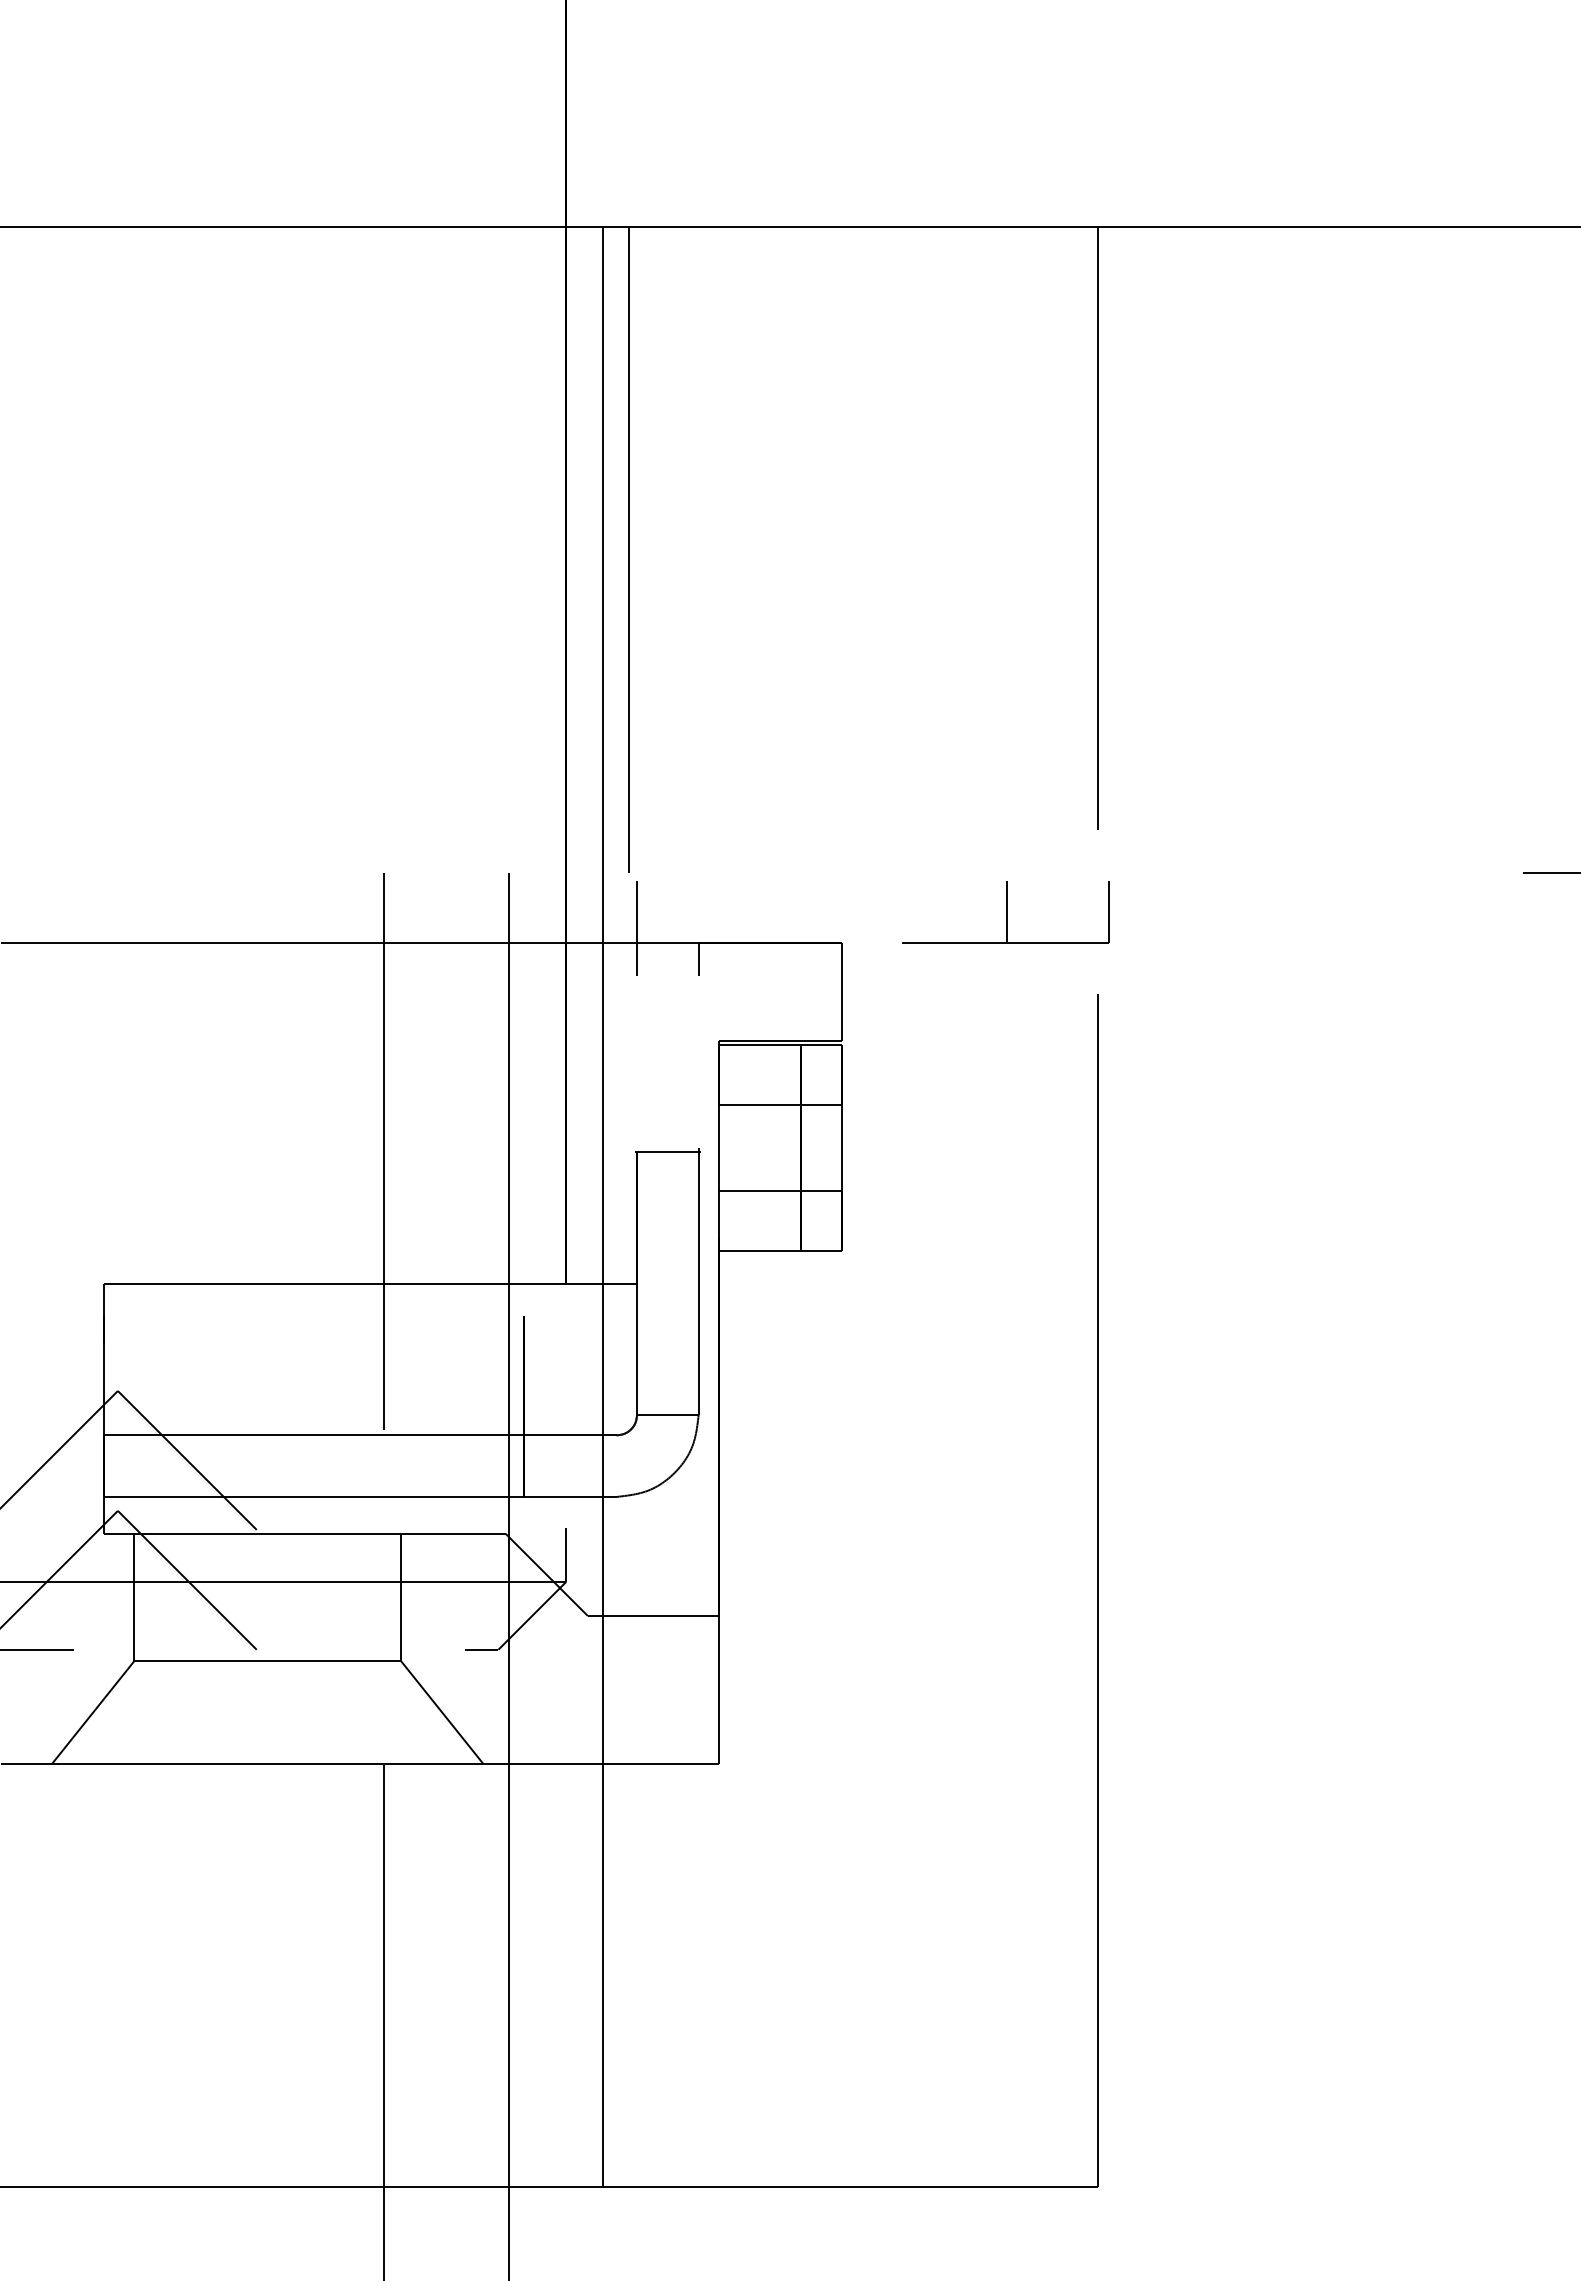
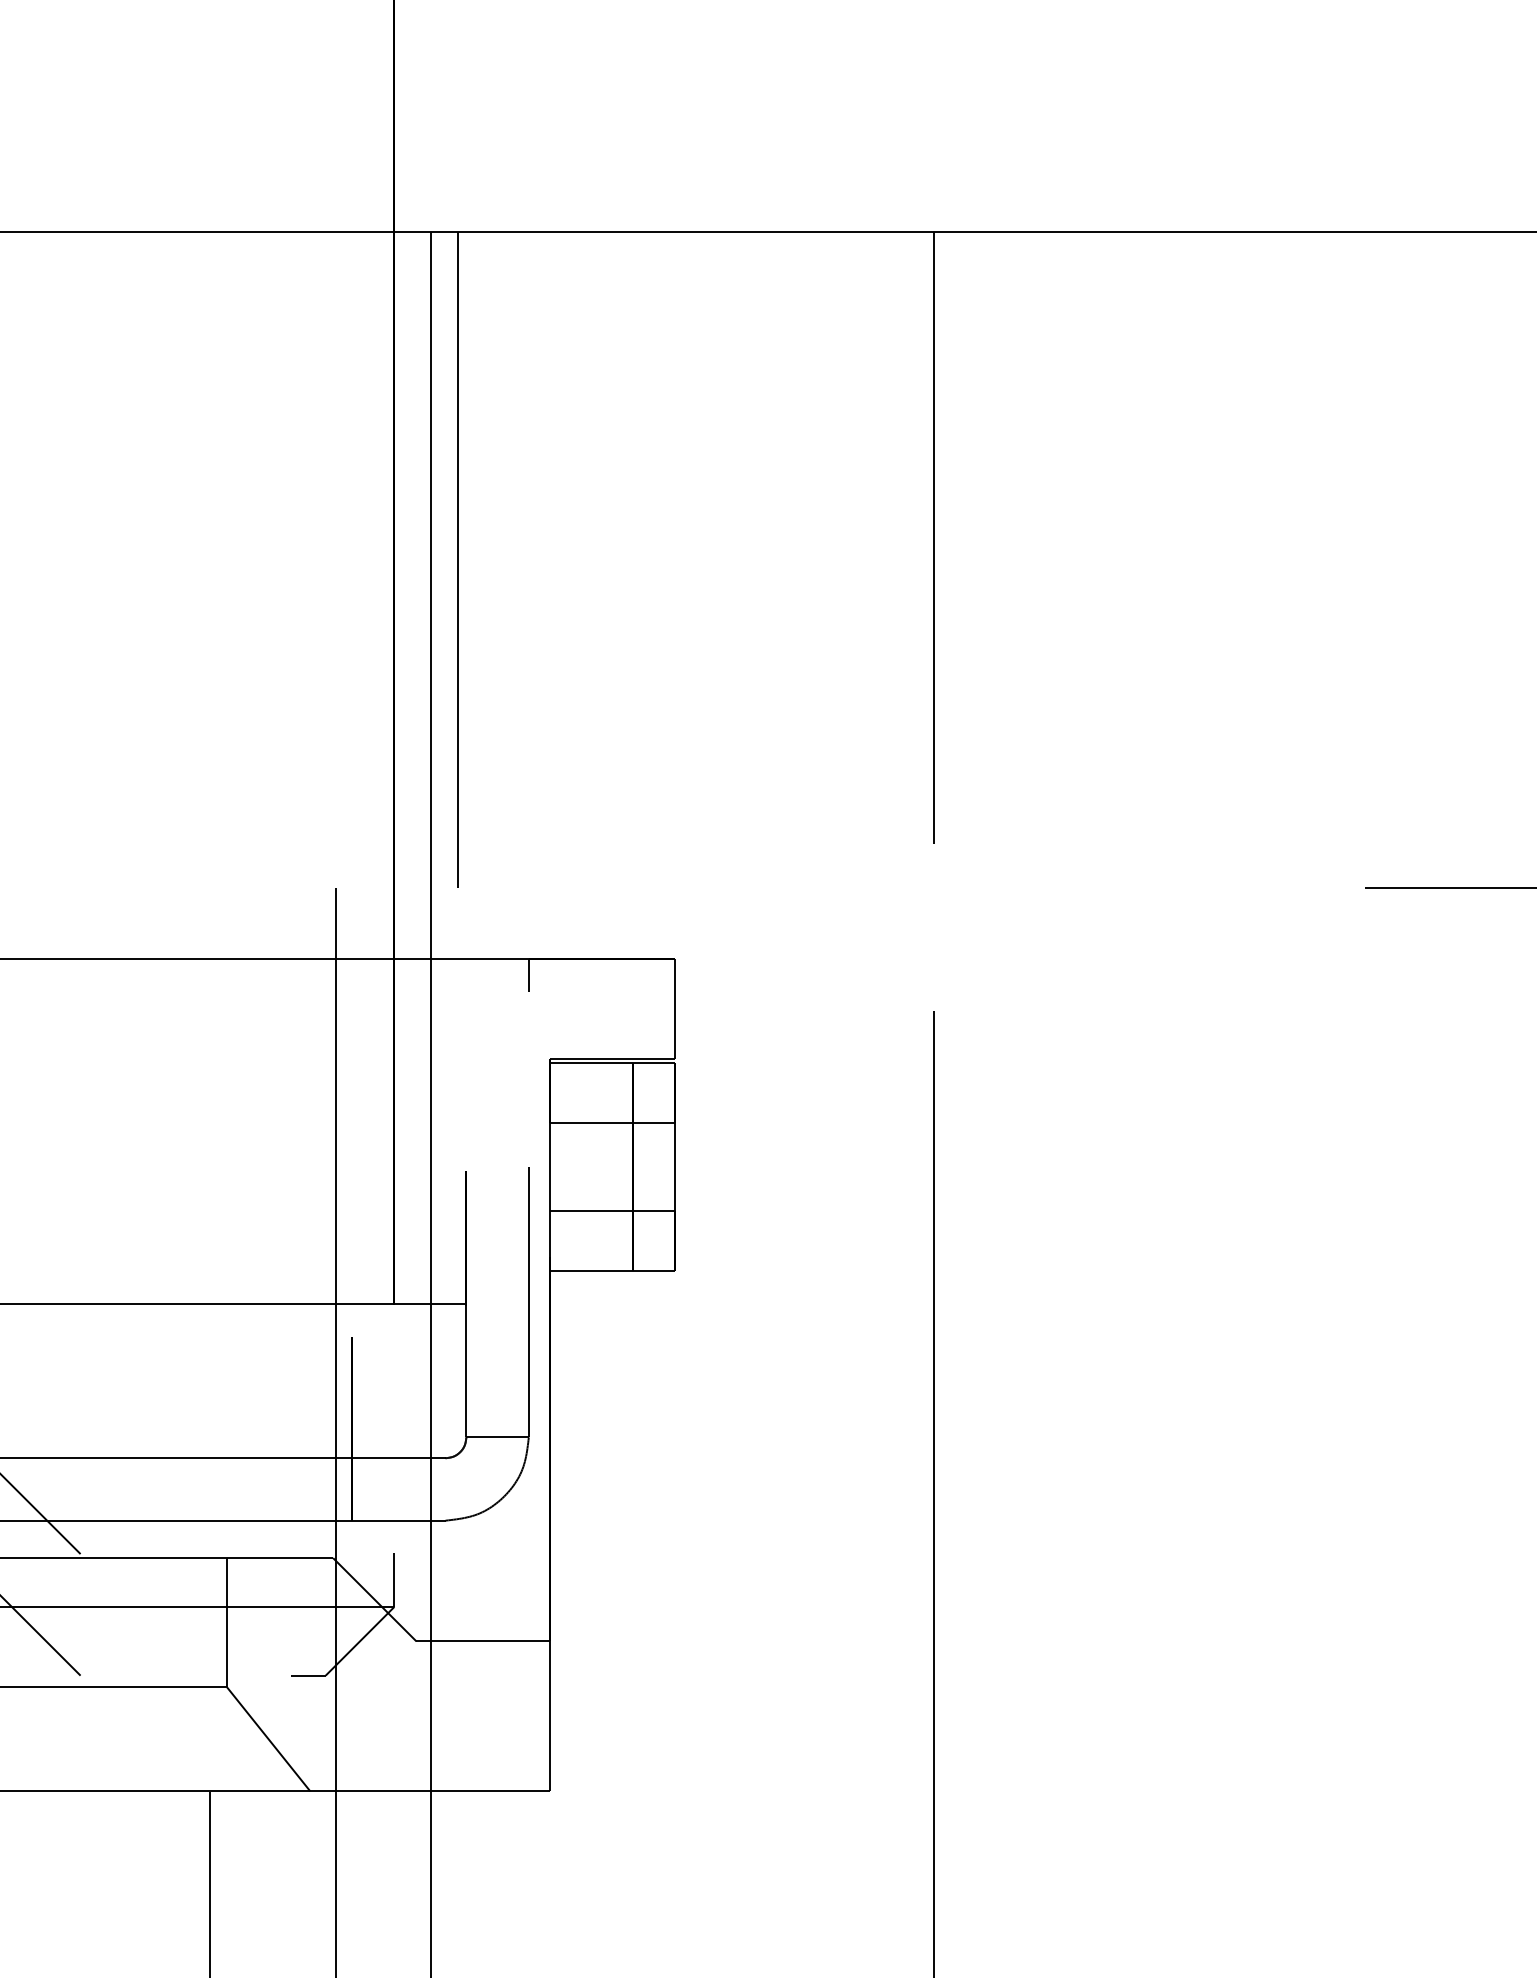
part: (1005, 912) -> (840, 927), removed
line: (637, 928) -> (466, 944), removed
line: (383, 1151) -> (209, 1170), removed
line: (667, 1152) -> (497, 1171), removed

